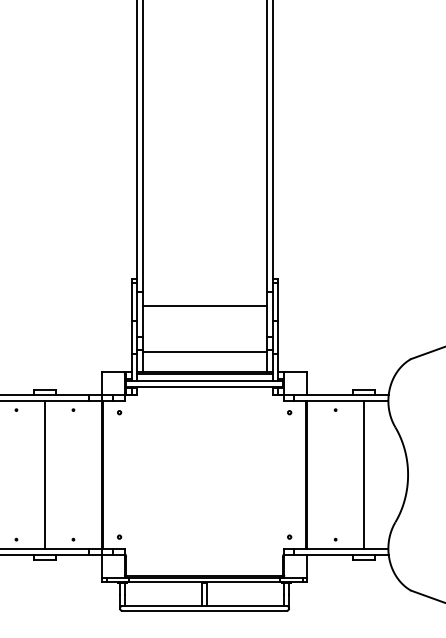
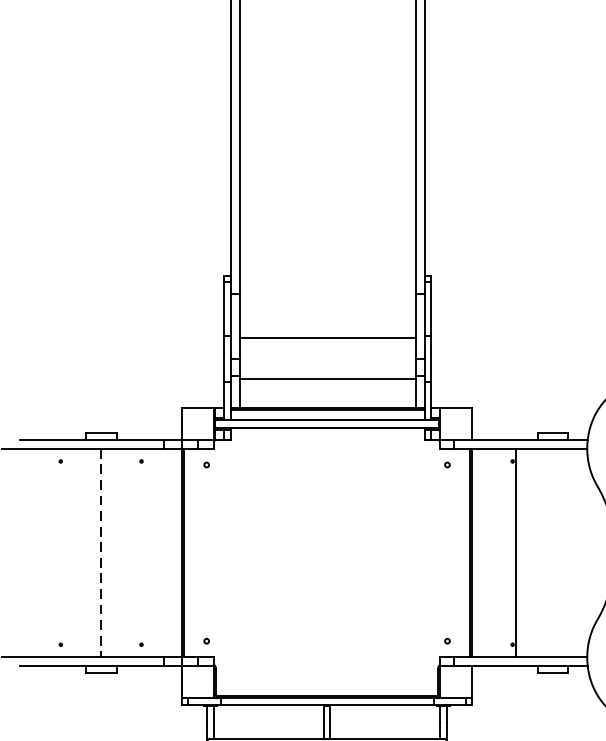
line: (204, 306) -> (326, 338), moved
line: (44, 474) -> (100, 552), solid -> dashed
line: (364, 474) -> (516, 552), moved

